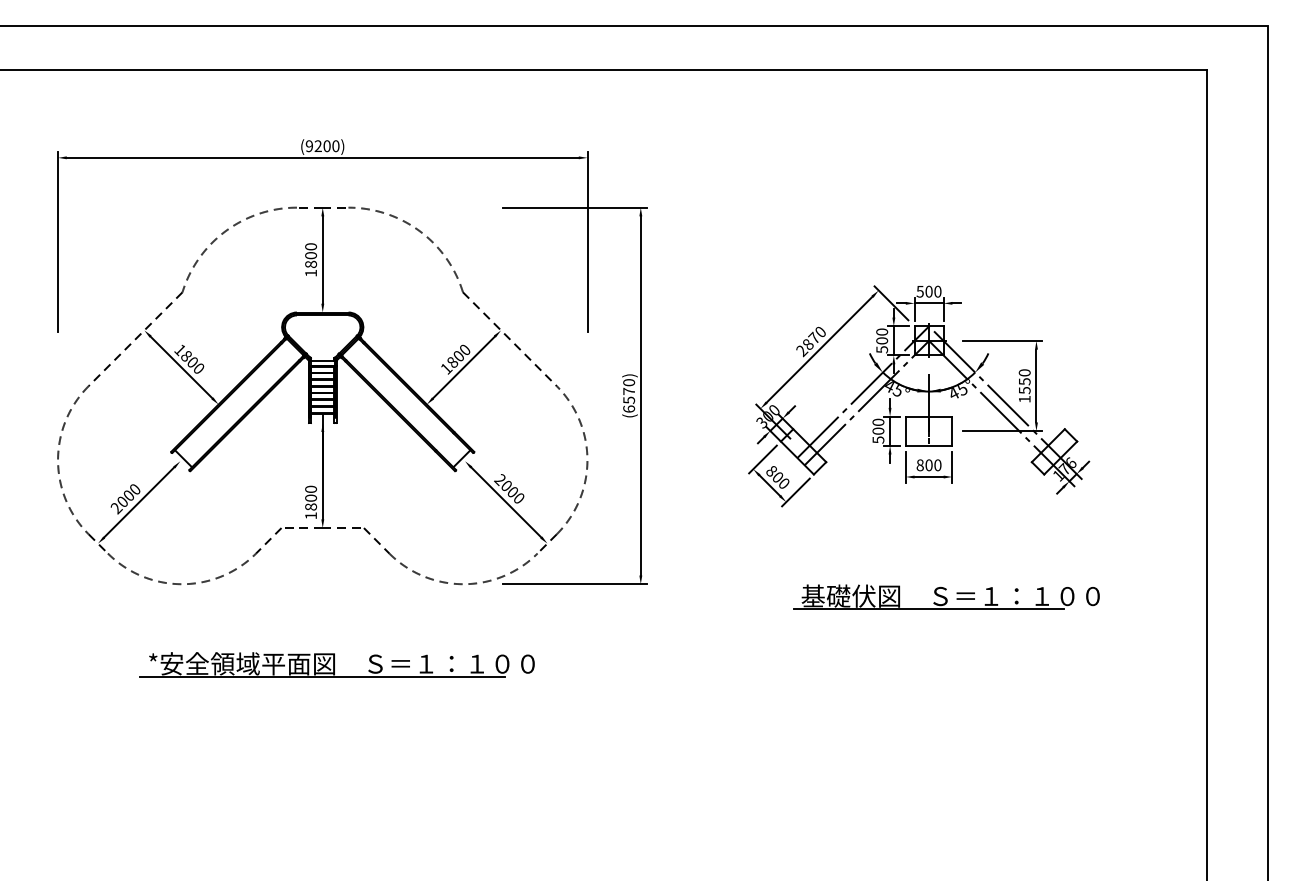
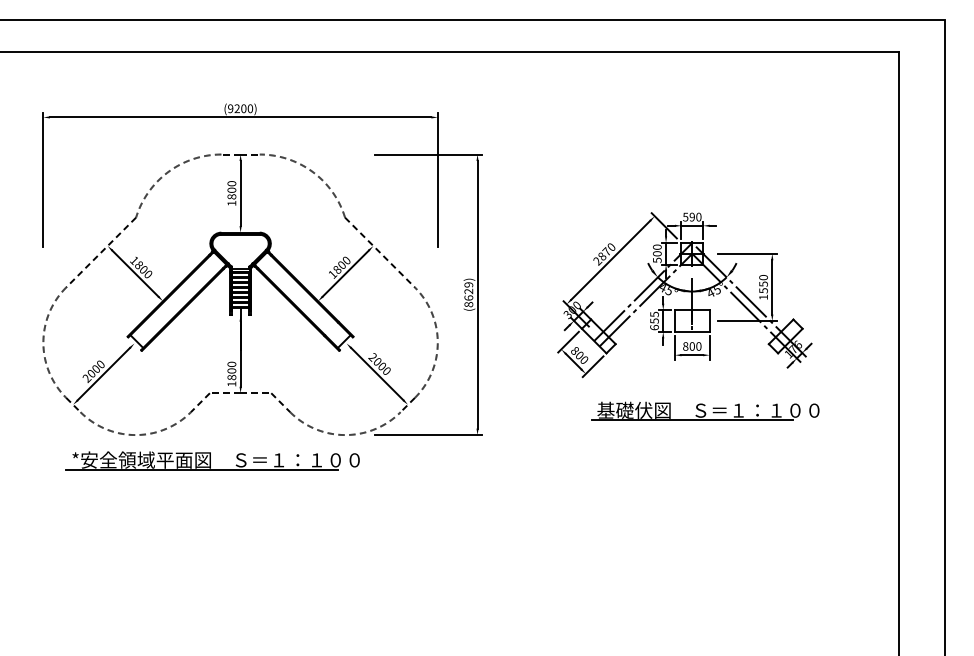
text: (928, 291) -> (691, 216), 500 -> 590
text: (629, 395) -> (469, 294), (6570) -> (8629)
text: (878, 430) -> (654, 320), 500 -> 655
part: (946, 596) -> (705, 410), moved
part: (336, 664) -> (212, 460), moved

